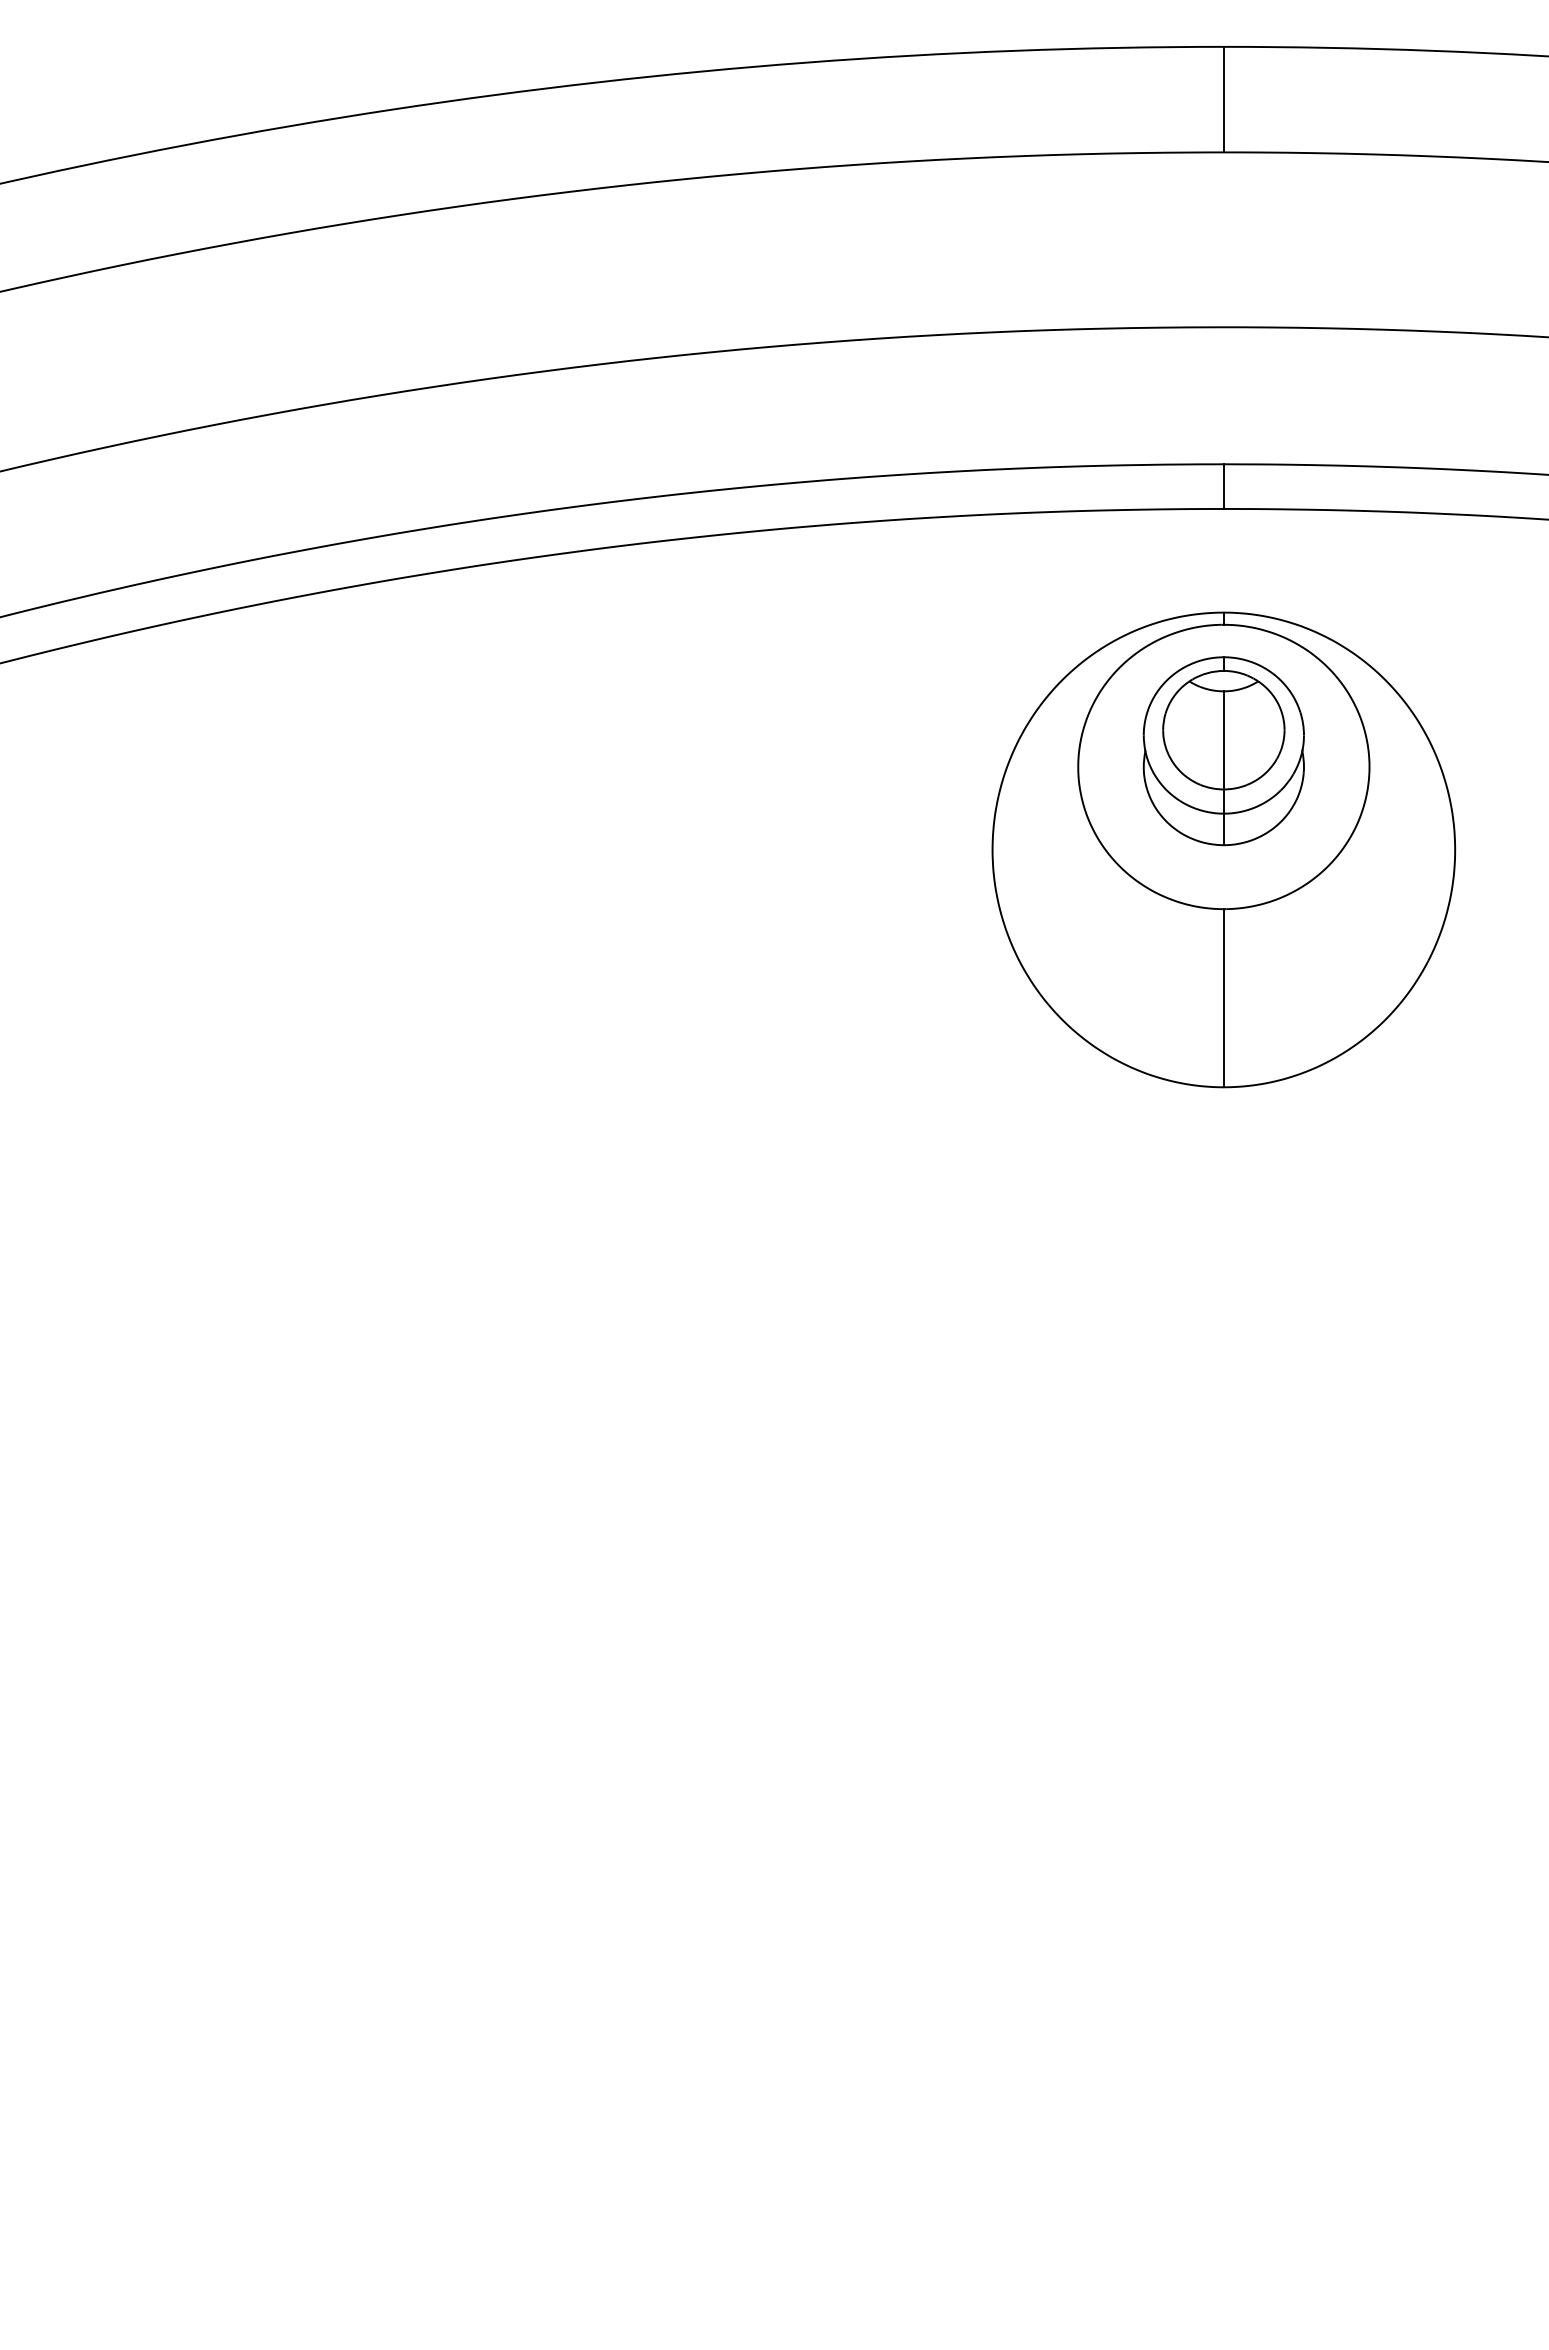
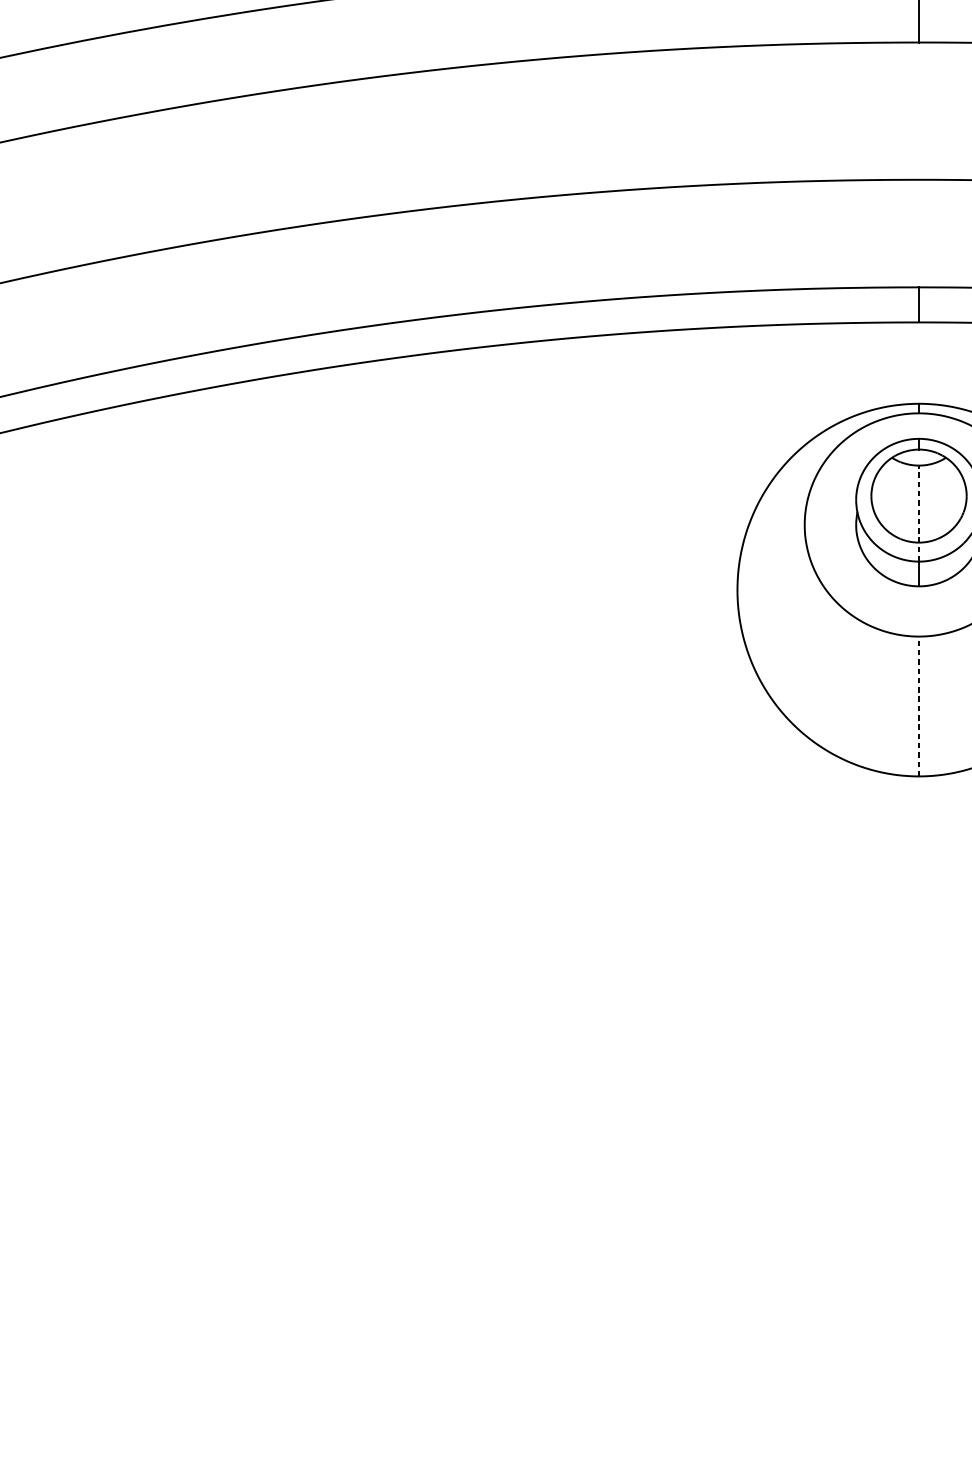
line: (1223, 752) -> (918, 513), solid -> dashed
line: (1223, 997) -> (918, 705), solid -> dashed

